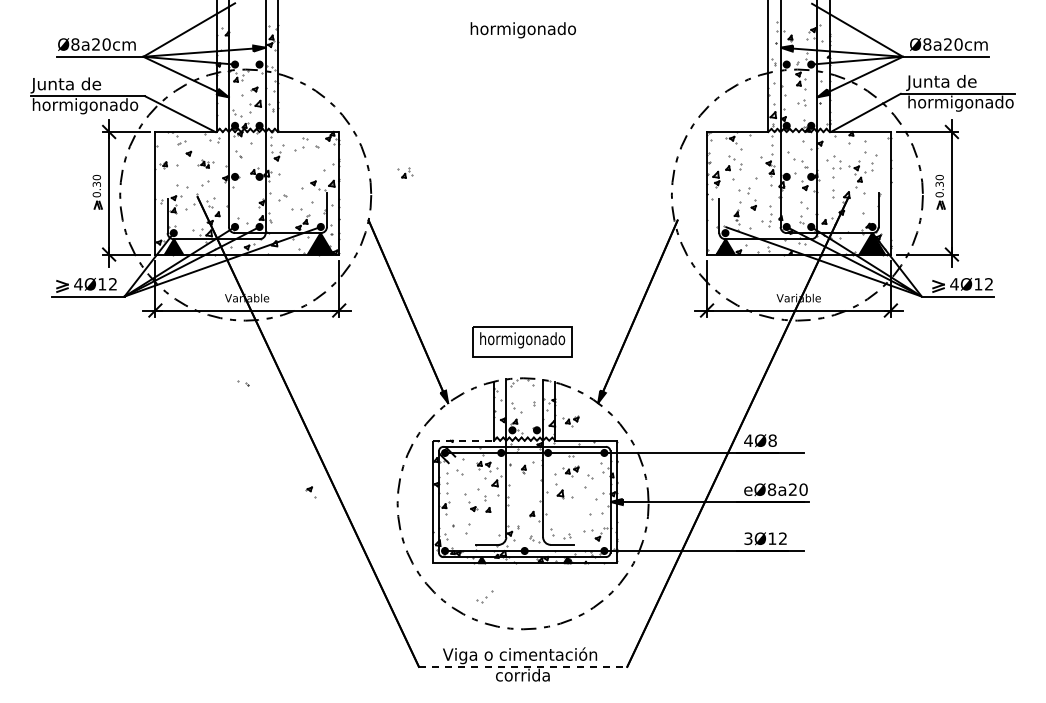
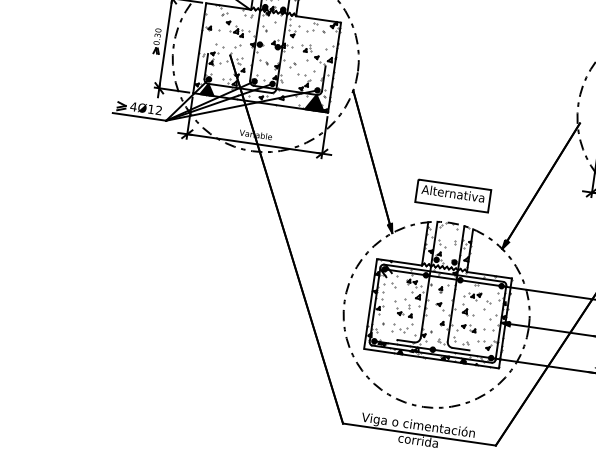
part: (205, 163) -> (239, 31), size x1.67
part: (405, 172) -> (306, 48), moved
text: (522, 340) -> (453, 195), hormigonado -> Alternativa
part: (243, 383) -> (263, 62), moved
part: (570, 421) -> (480, 259), removed
line: (463, 440) -> (399, 262), dashed -> solid
part: (310, 492) -> (439, 306), moved
part: (566, 515) -> (467, 328), added
part: (484, 596) -> (405, 327), moved
line: (523, 666) -> (419, 434), dashed -> solid

